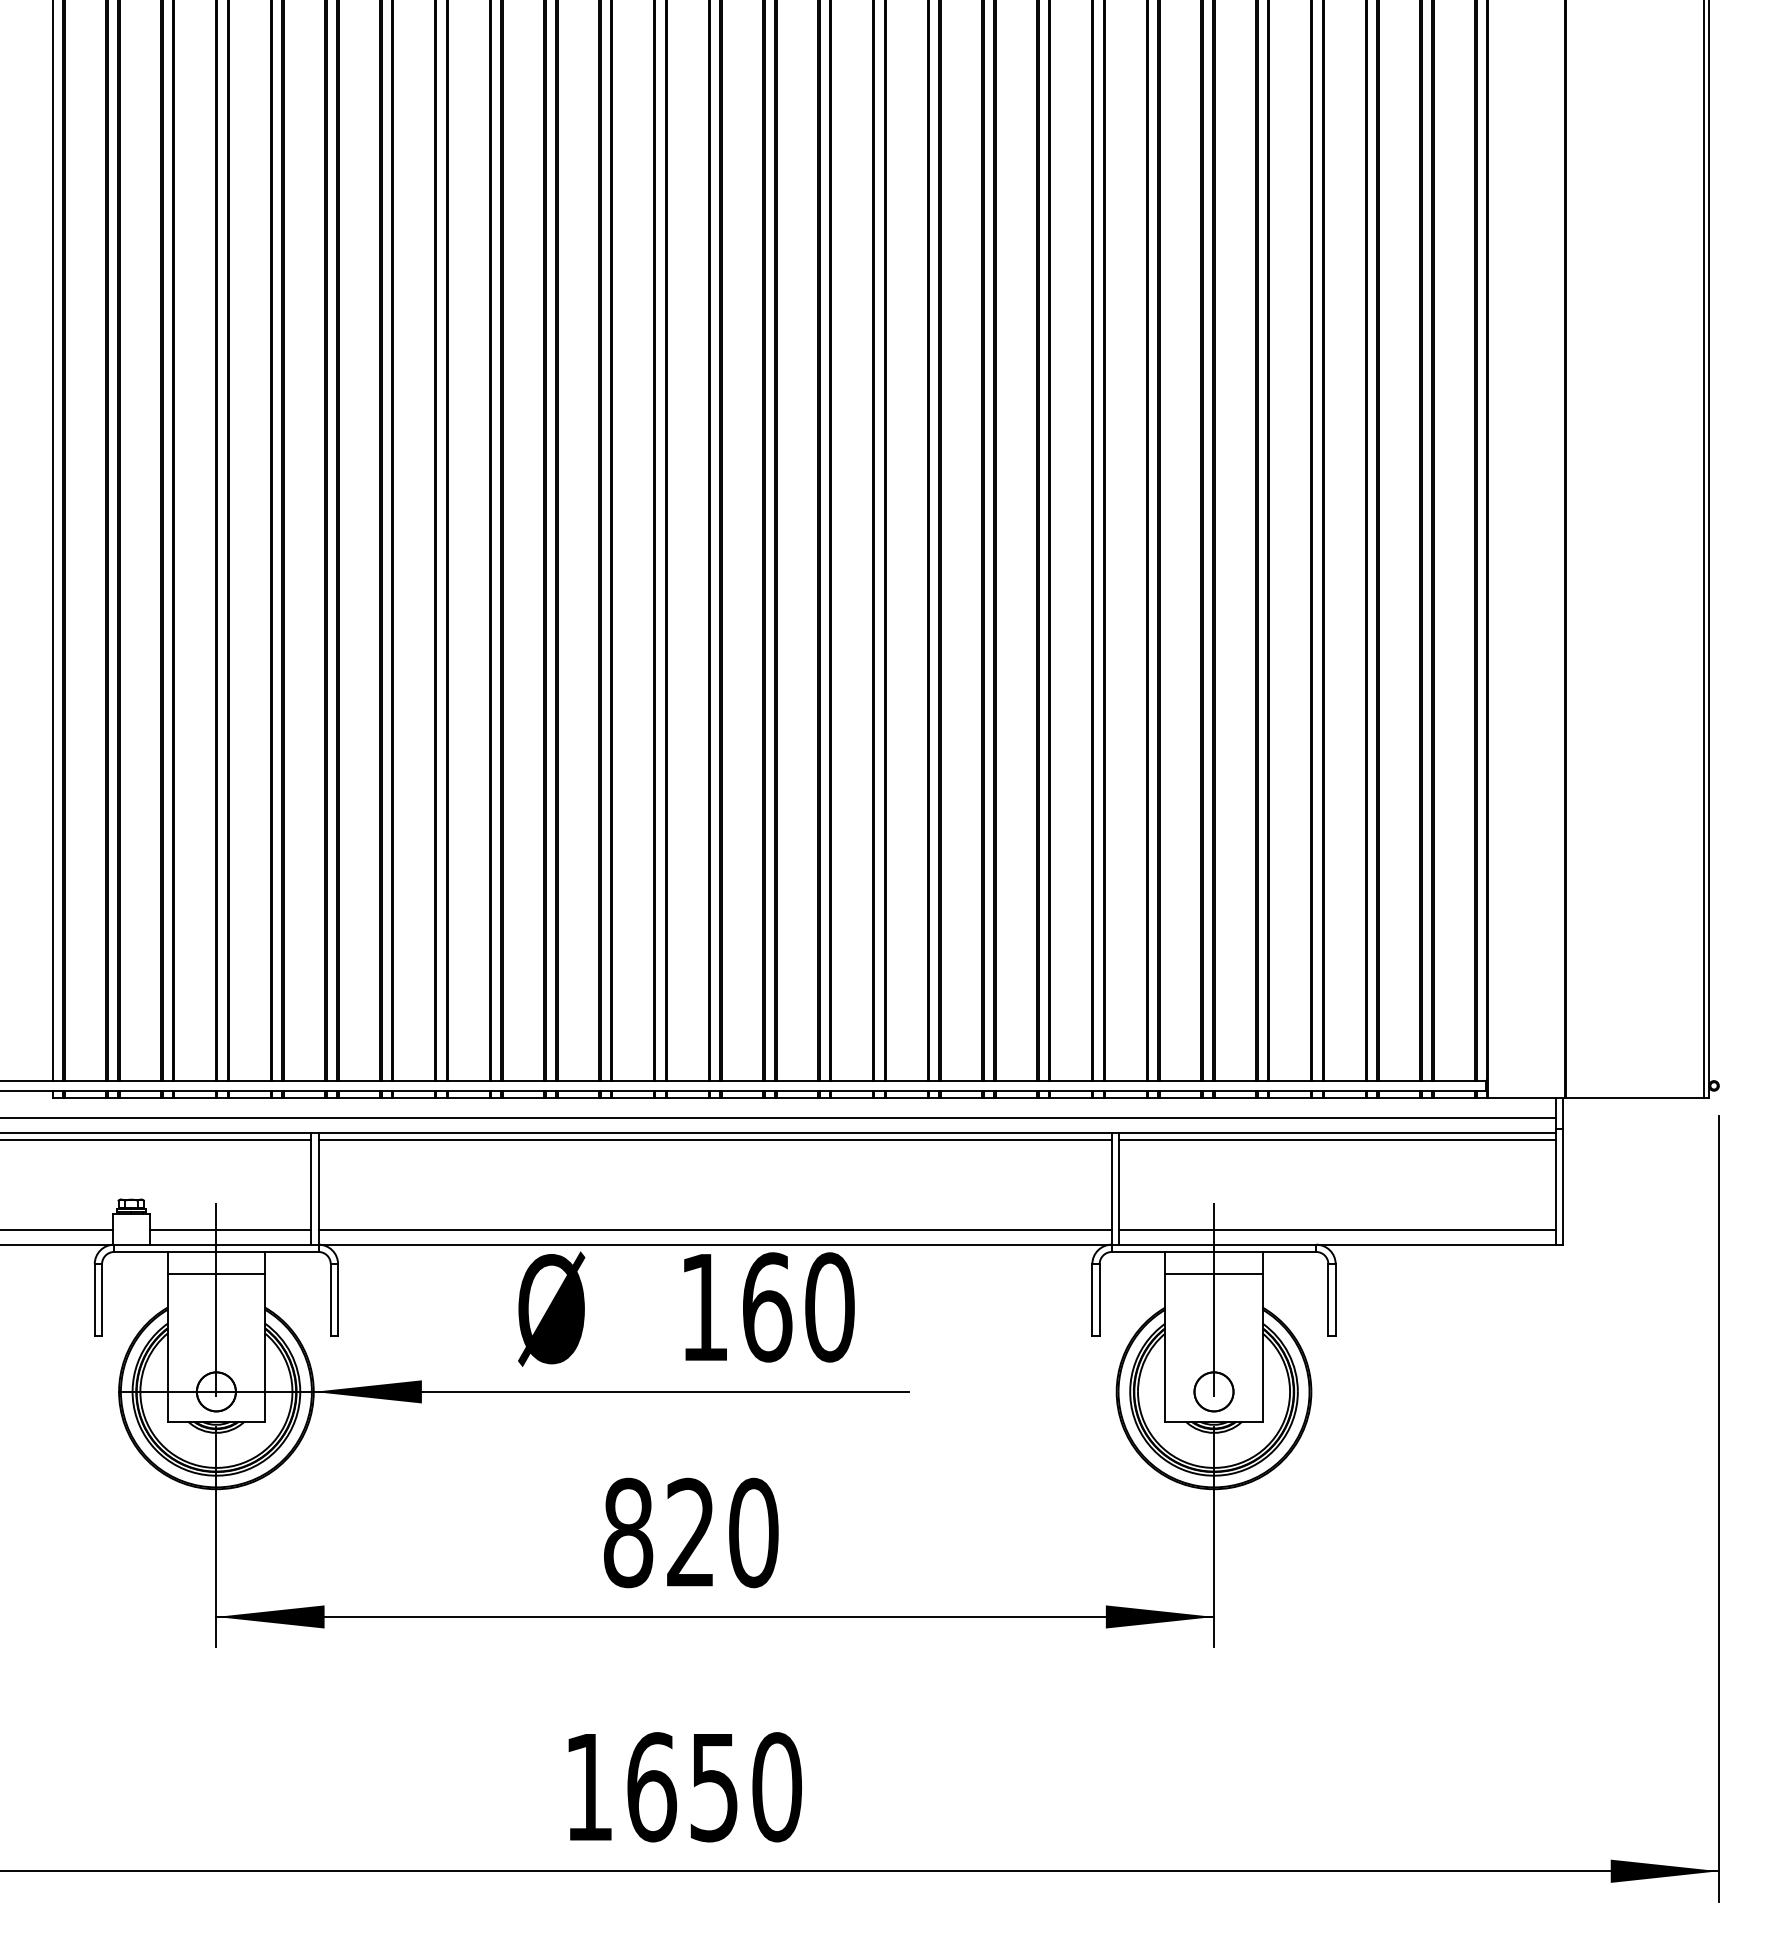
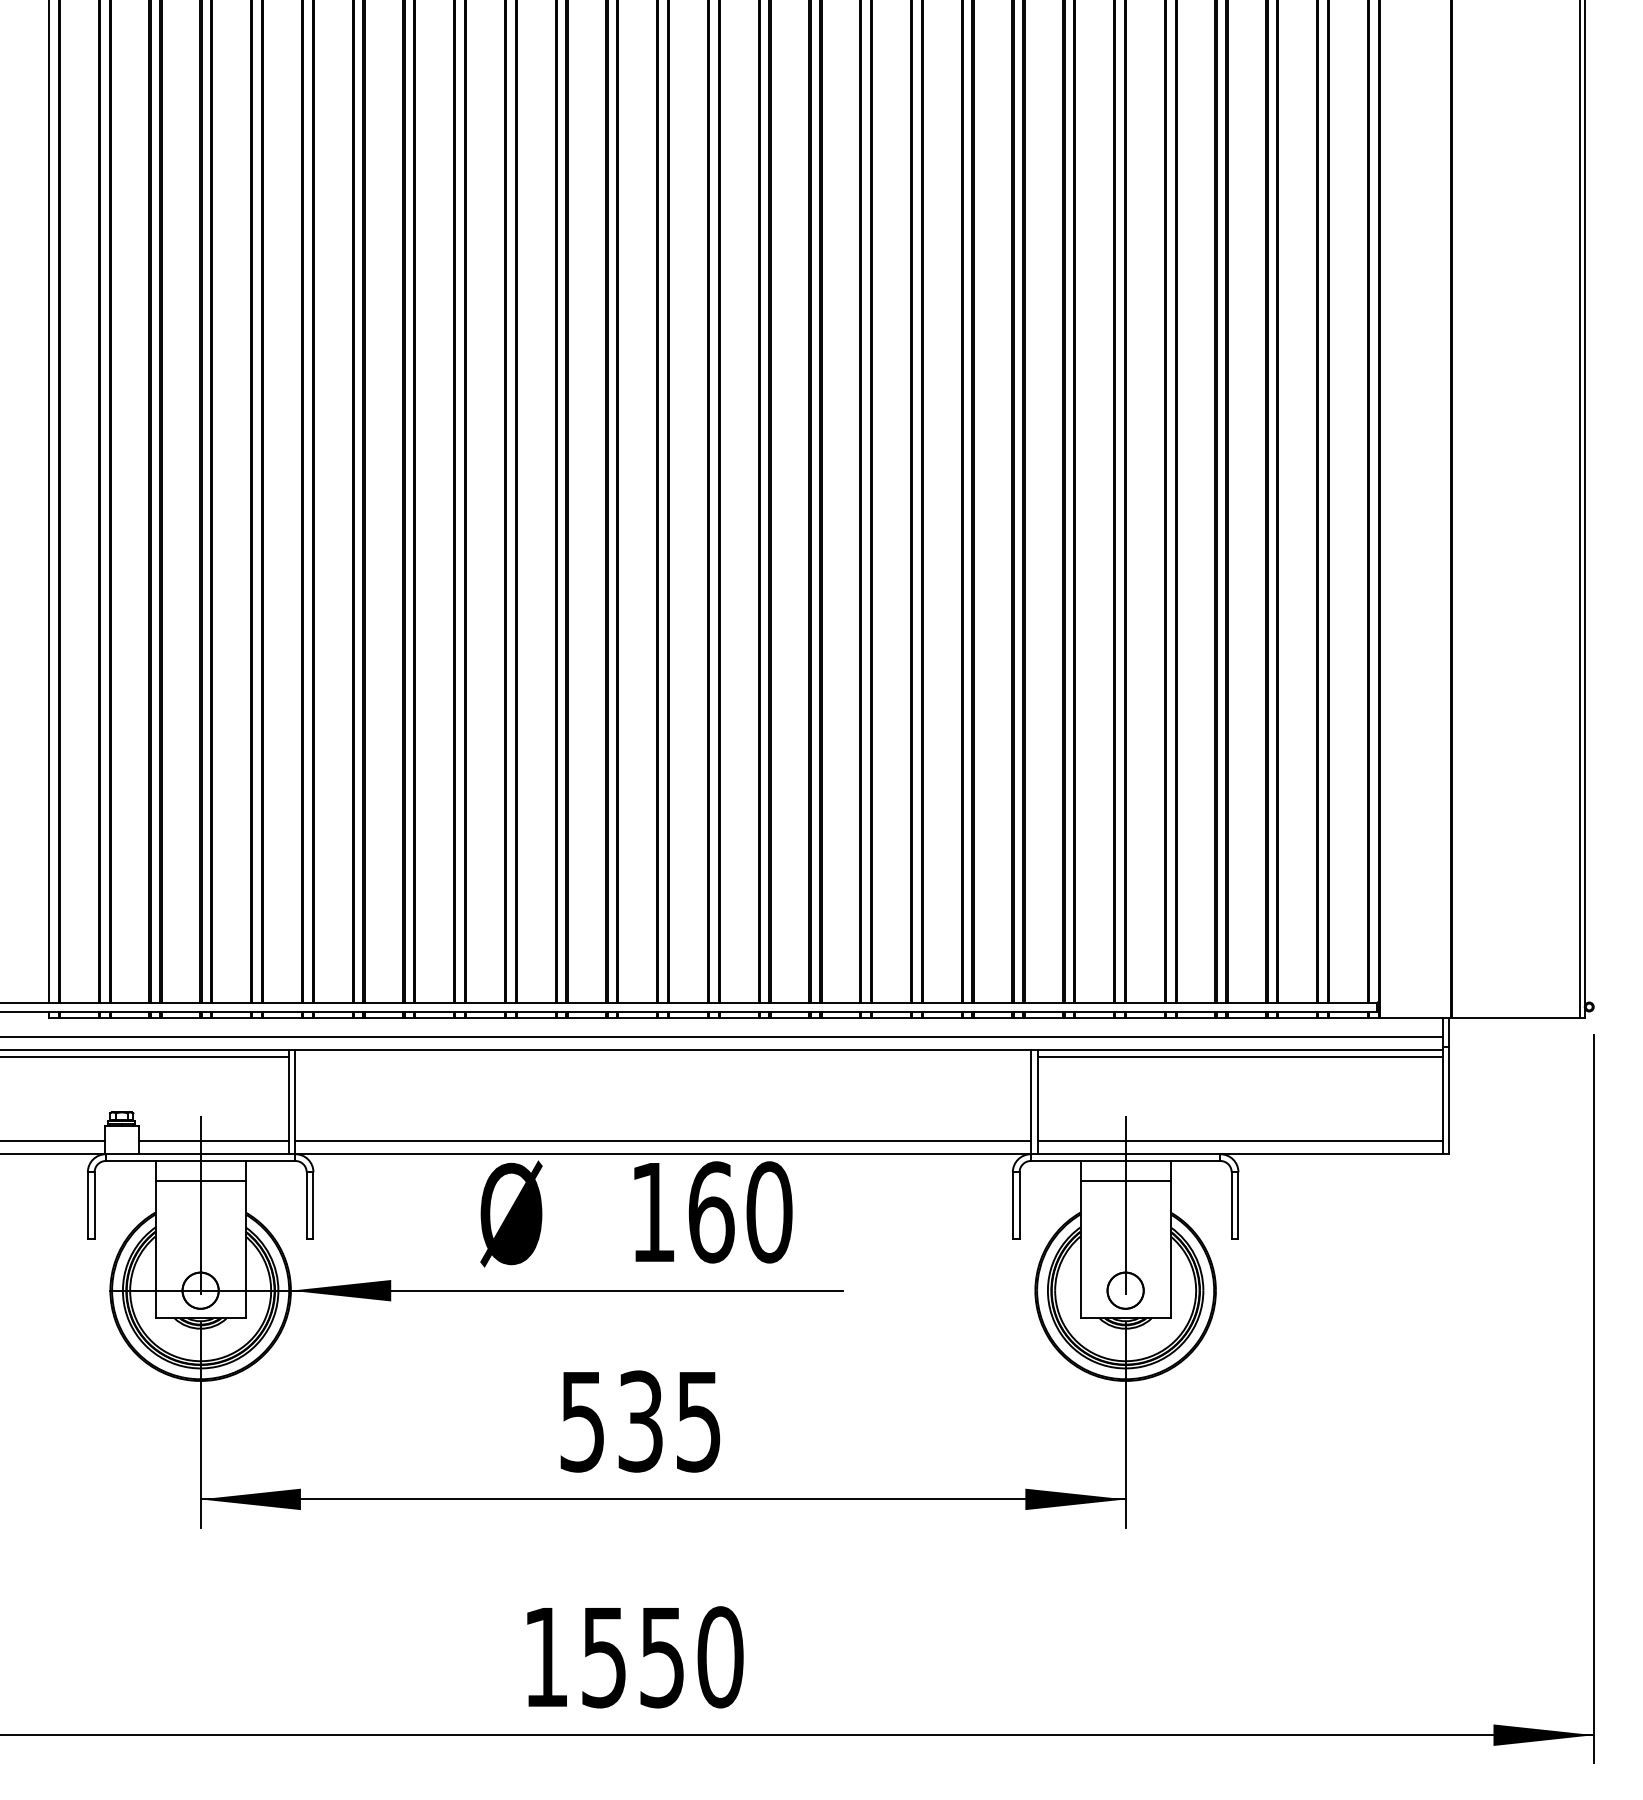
line: (714, 1140) -> (662, 1057), removed
text: (690, 1532) -> (640, 1421), 820 -> 535
text: (651, 1787) -> (604, 1657), 1650 -> 1550

